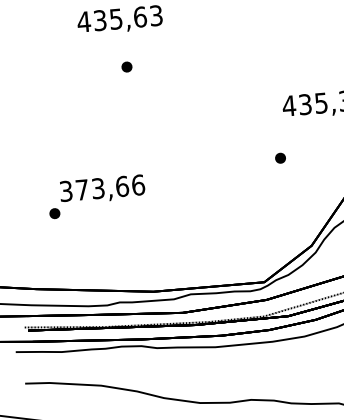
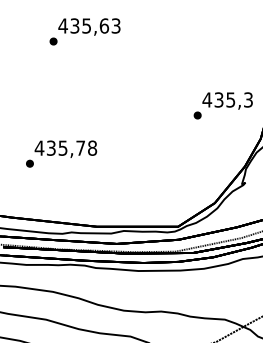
part: (126, 67) -> (53, 41), moved
part: (280, 158) -> (197, 115), moved
text: (101, 187) -> (65, 147), 373,66 -> 435,78

